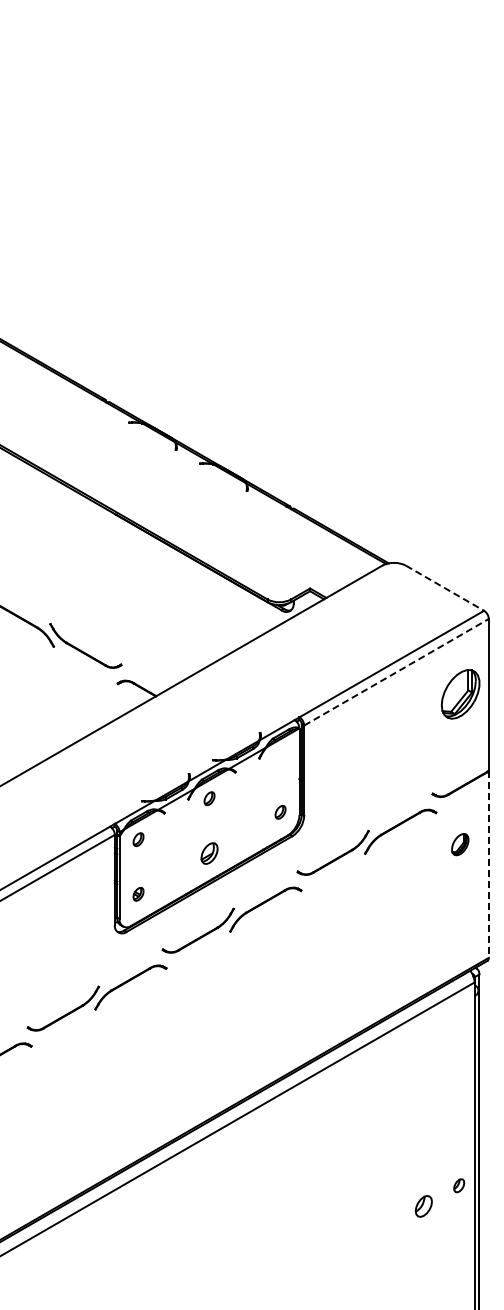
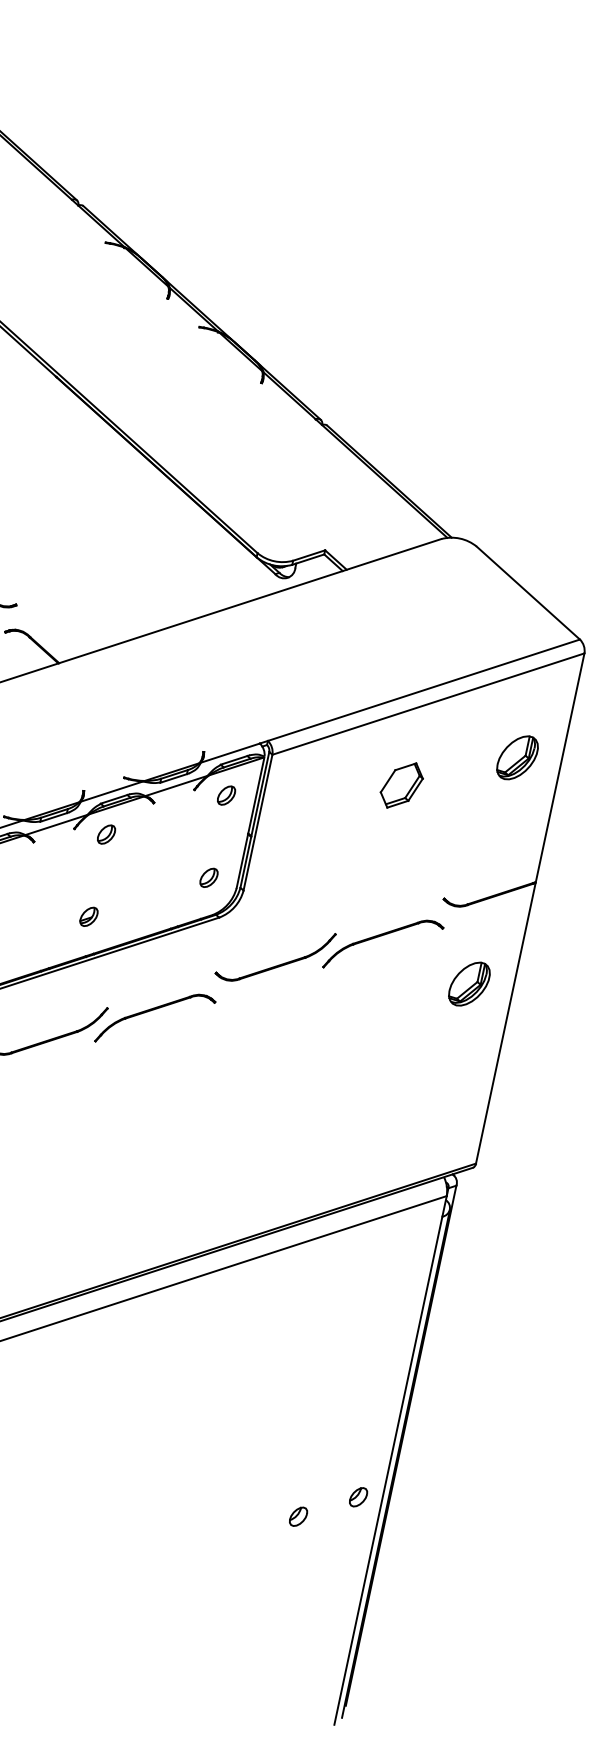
line: (445, 588) -> (529, 593), dashed -> solid
line: (396, 672) -> (428, 704), dashed -> solid
part: (459, 694) -> (516, 757), size x0.62
part: (390, 727) -> (401, 785), added
part: (280, 757) -> (226, 795), added
part: (459, 844) -> (468, 983), size x1.43
part: (209, 852) -> (89, 915), size x0.62
line: (488, 865) -> (505, 1024), dashed -> solid
part: (423, 1205) -> (298, 1515), size x0.62

